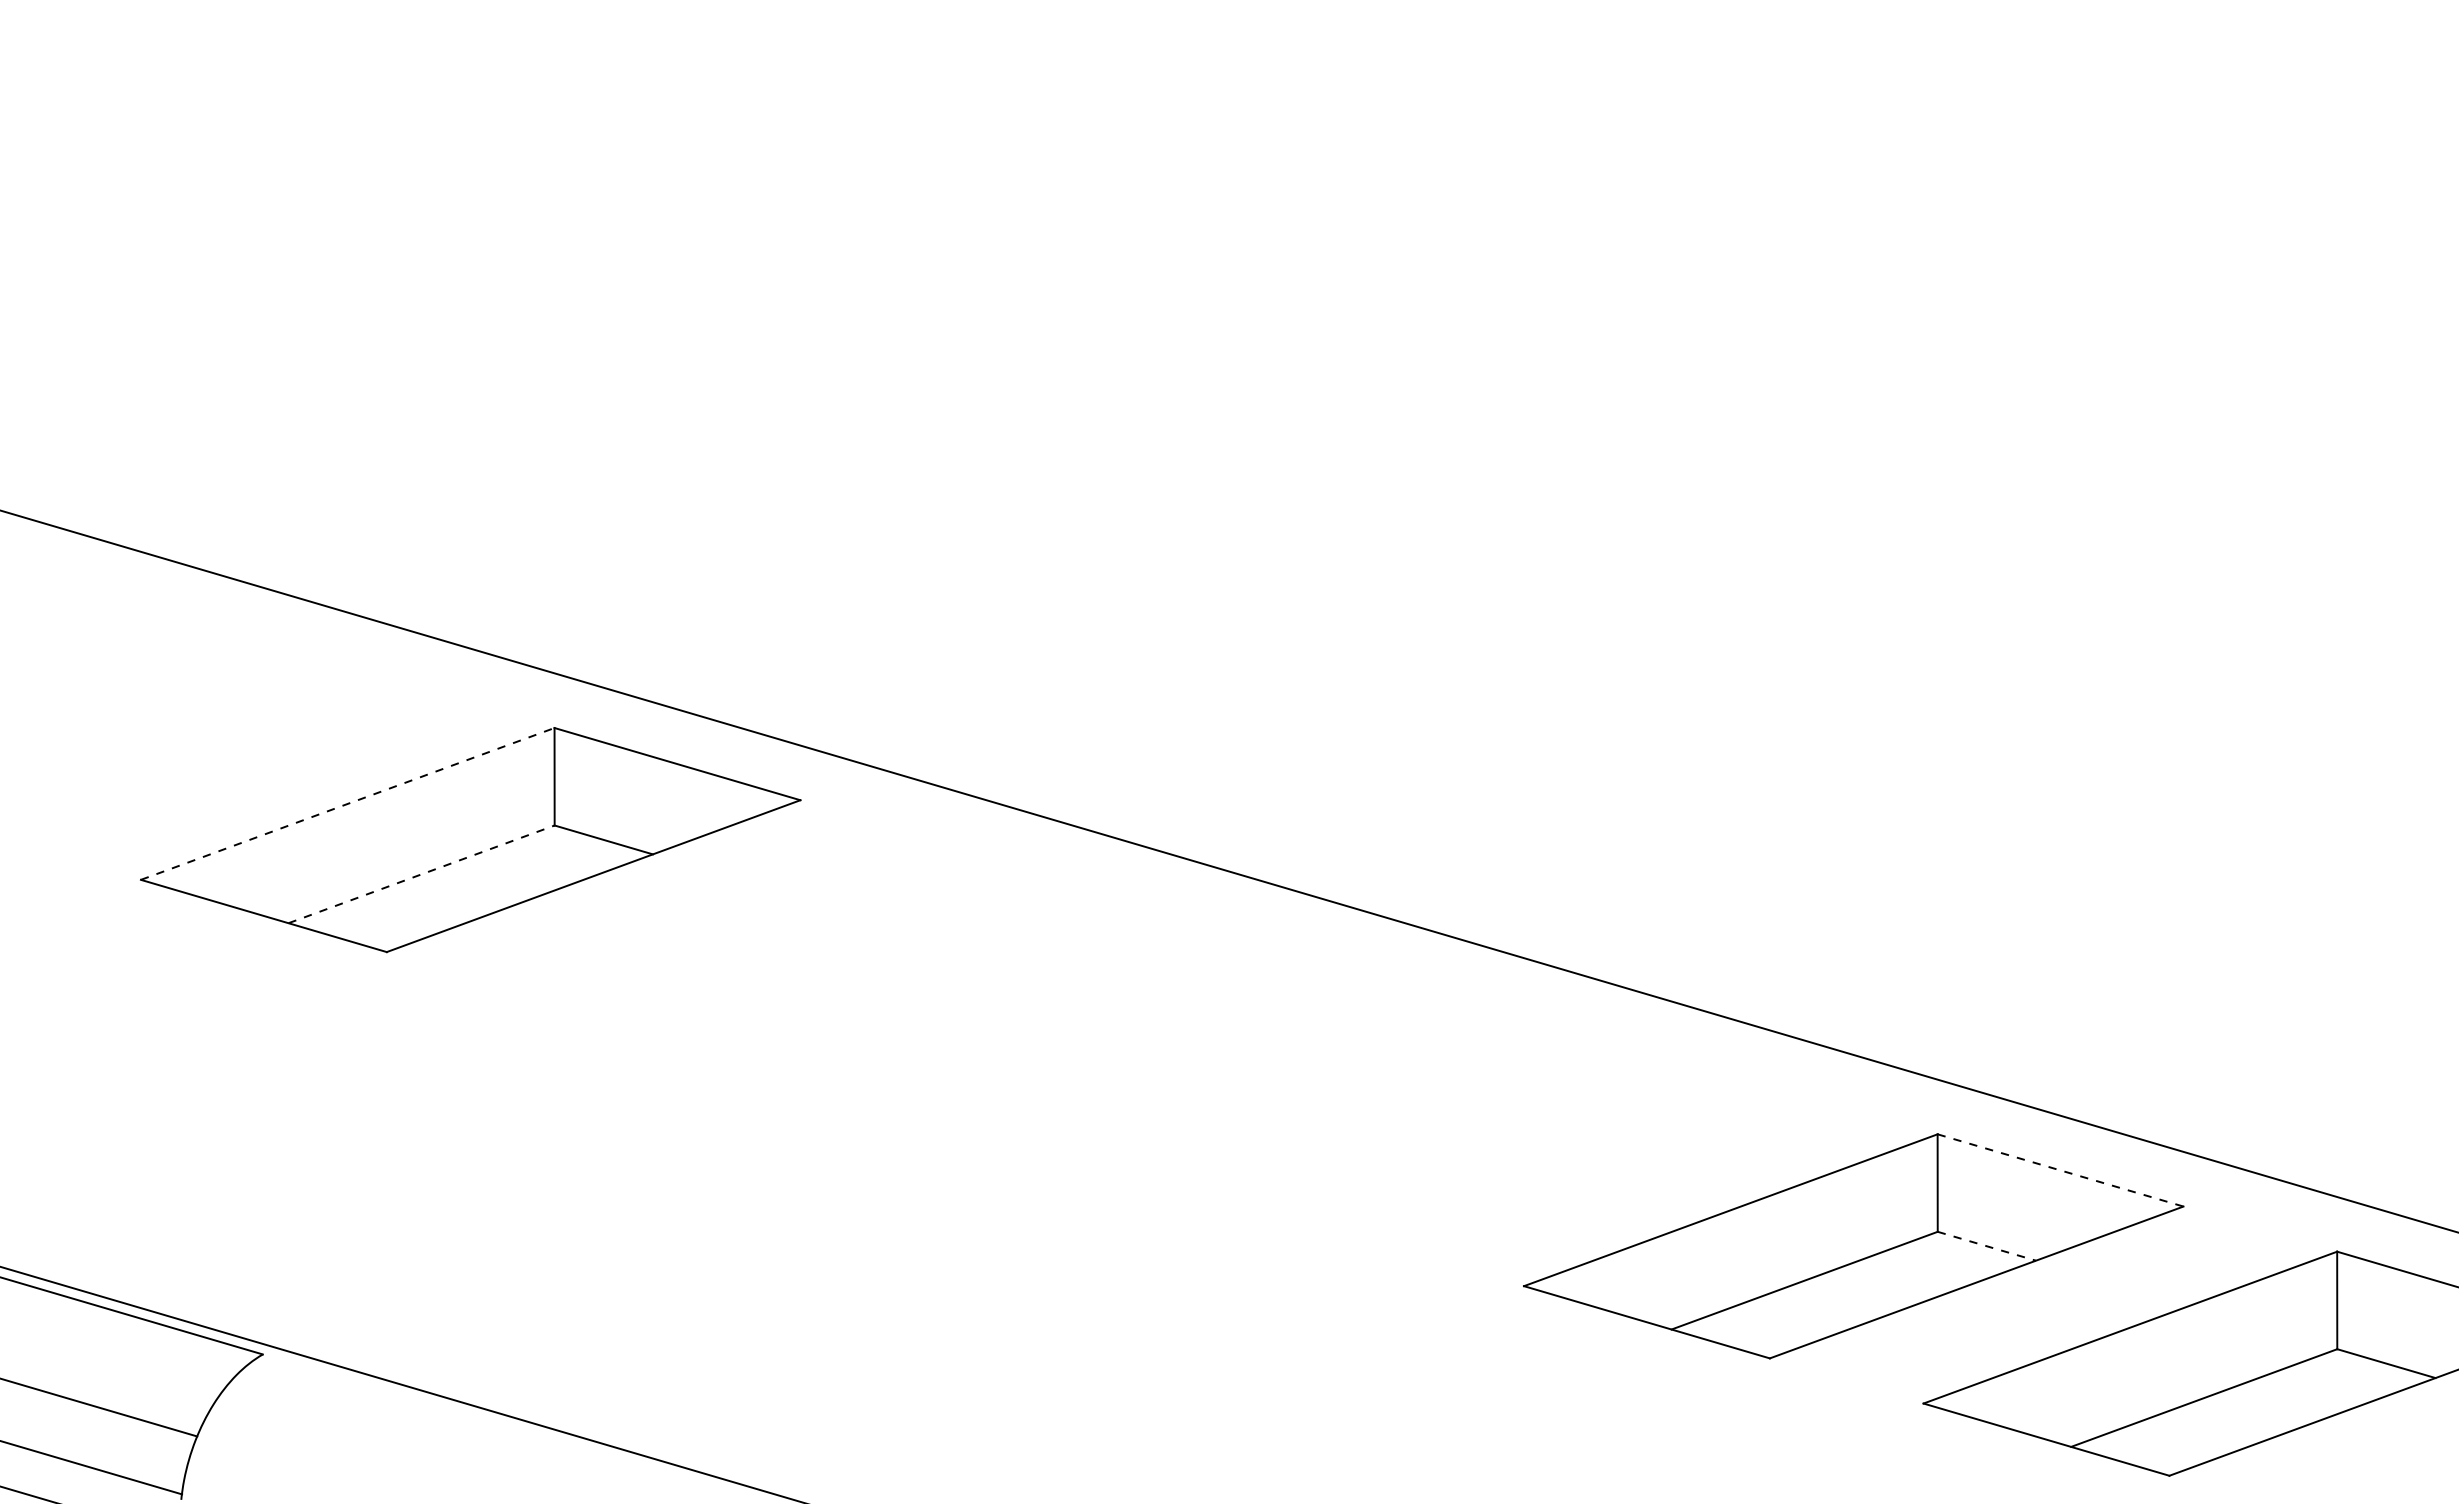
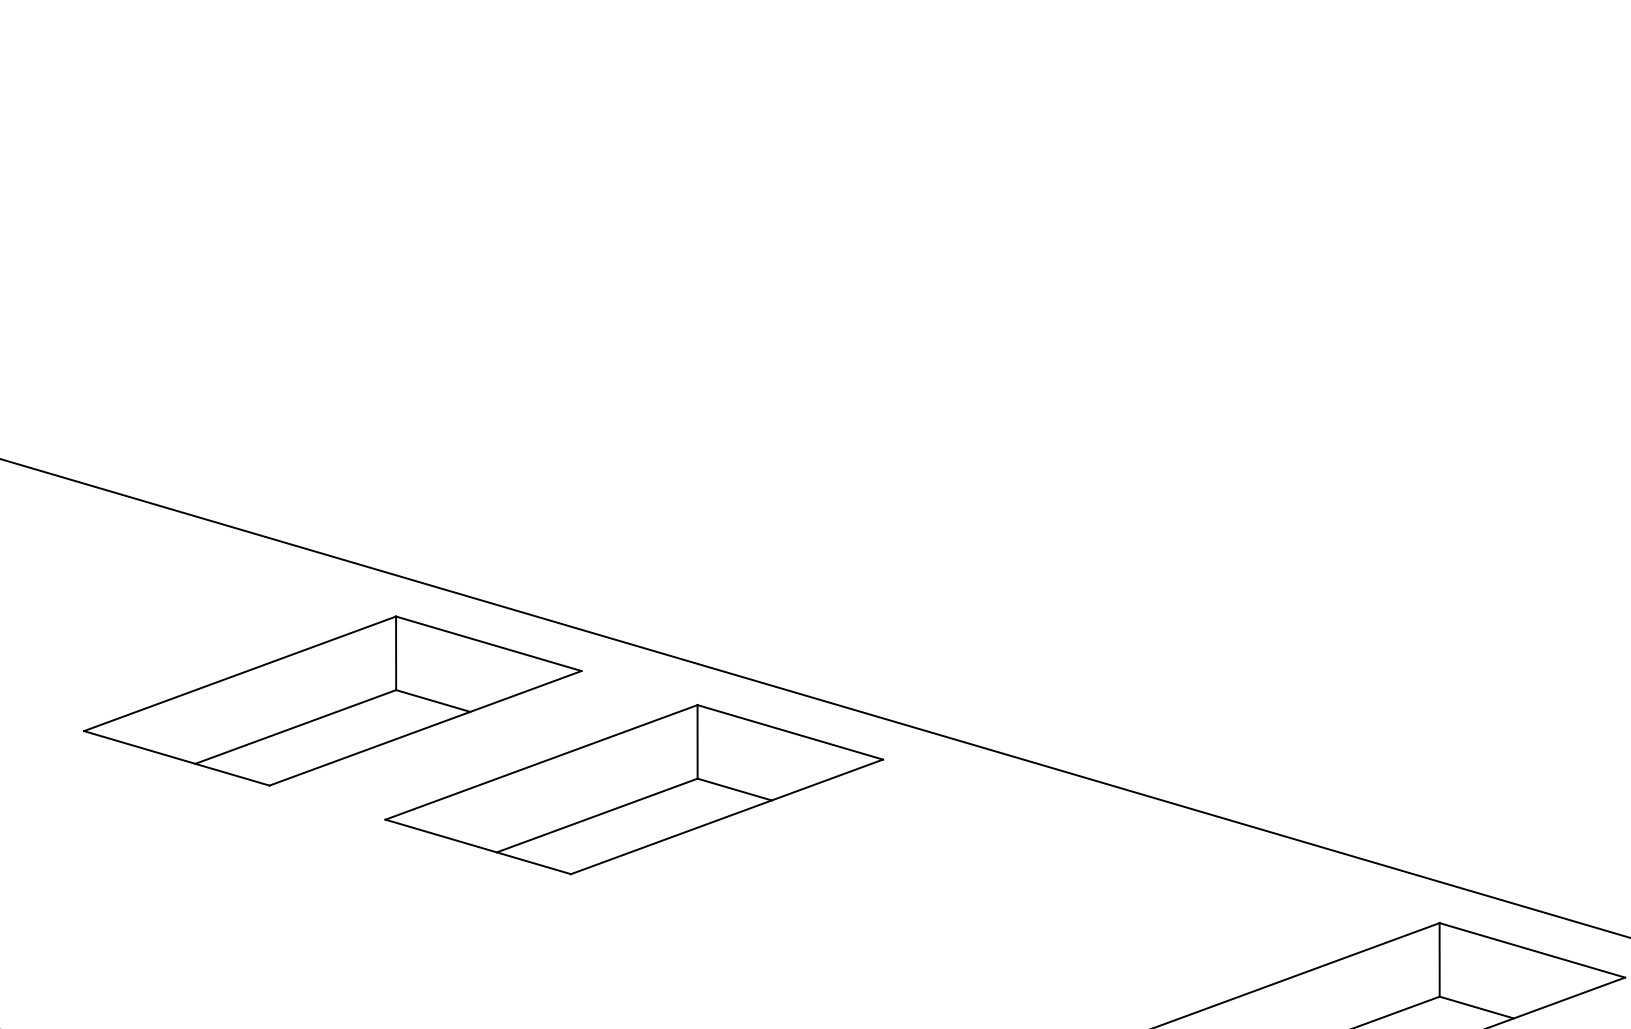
line: (348, 803) -> (240, 673), dashed -> solid
line: (421, 874) -> (295, 727), dashed -> solid
part: (869, 957) -> (633, 789), added
line: (2061, 1170) -> (1533, 950), dashed -> solid
line: (1987, 1246) -> (1477, 1007), dashed -> solid

